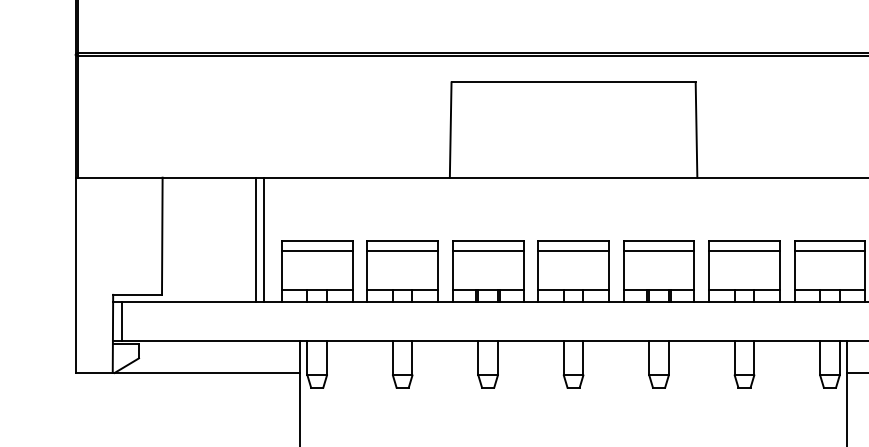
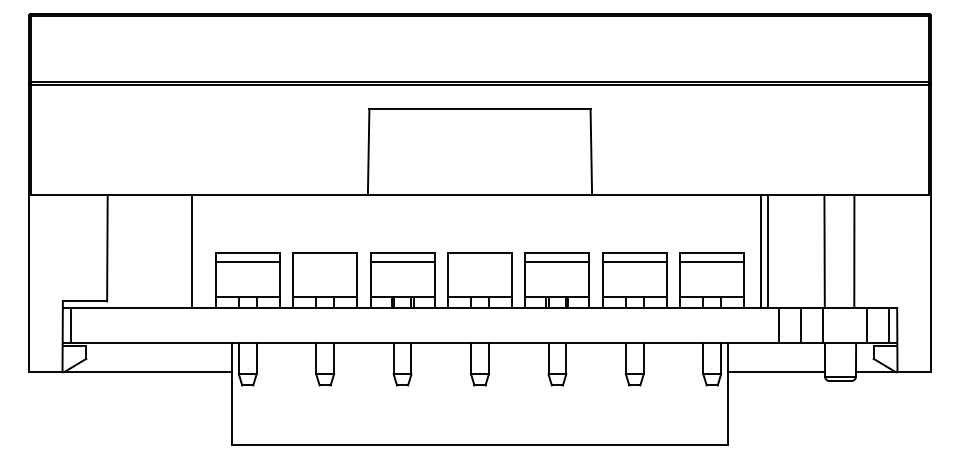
line: (263, 239) -> (199, 251), removed
line: (403, 250) -> (325, 261), removed
line: (573, 250) -> (479, 261), removed

